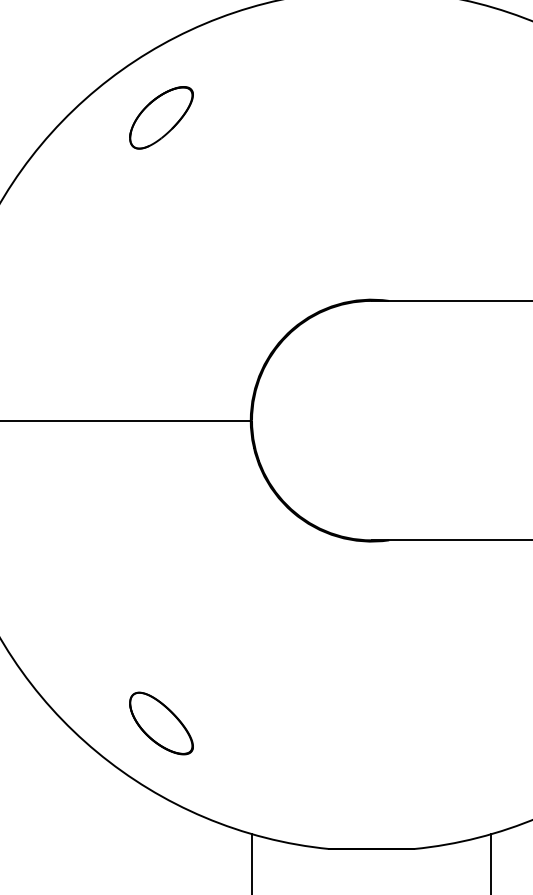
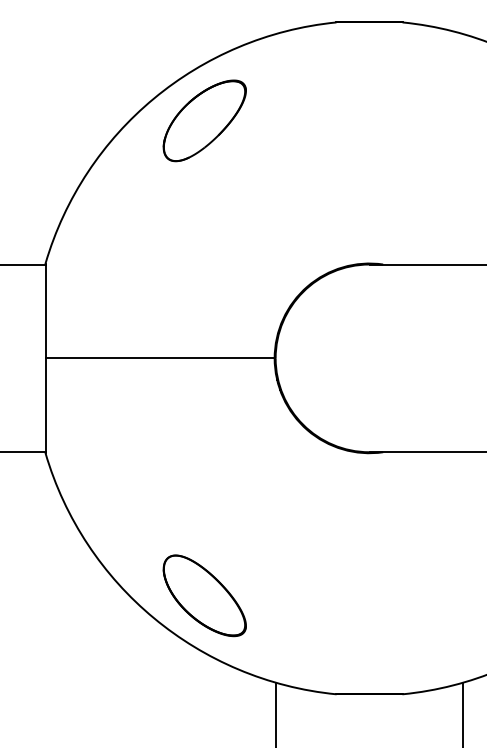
part: (161, 117) -> (204, 120), size x1.67
part: (161, 723) -> (204, 595), size x1.67

